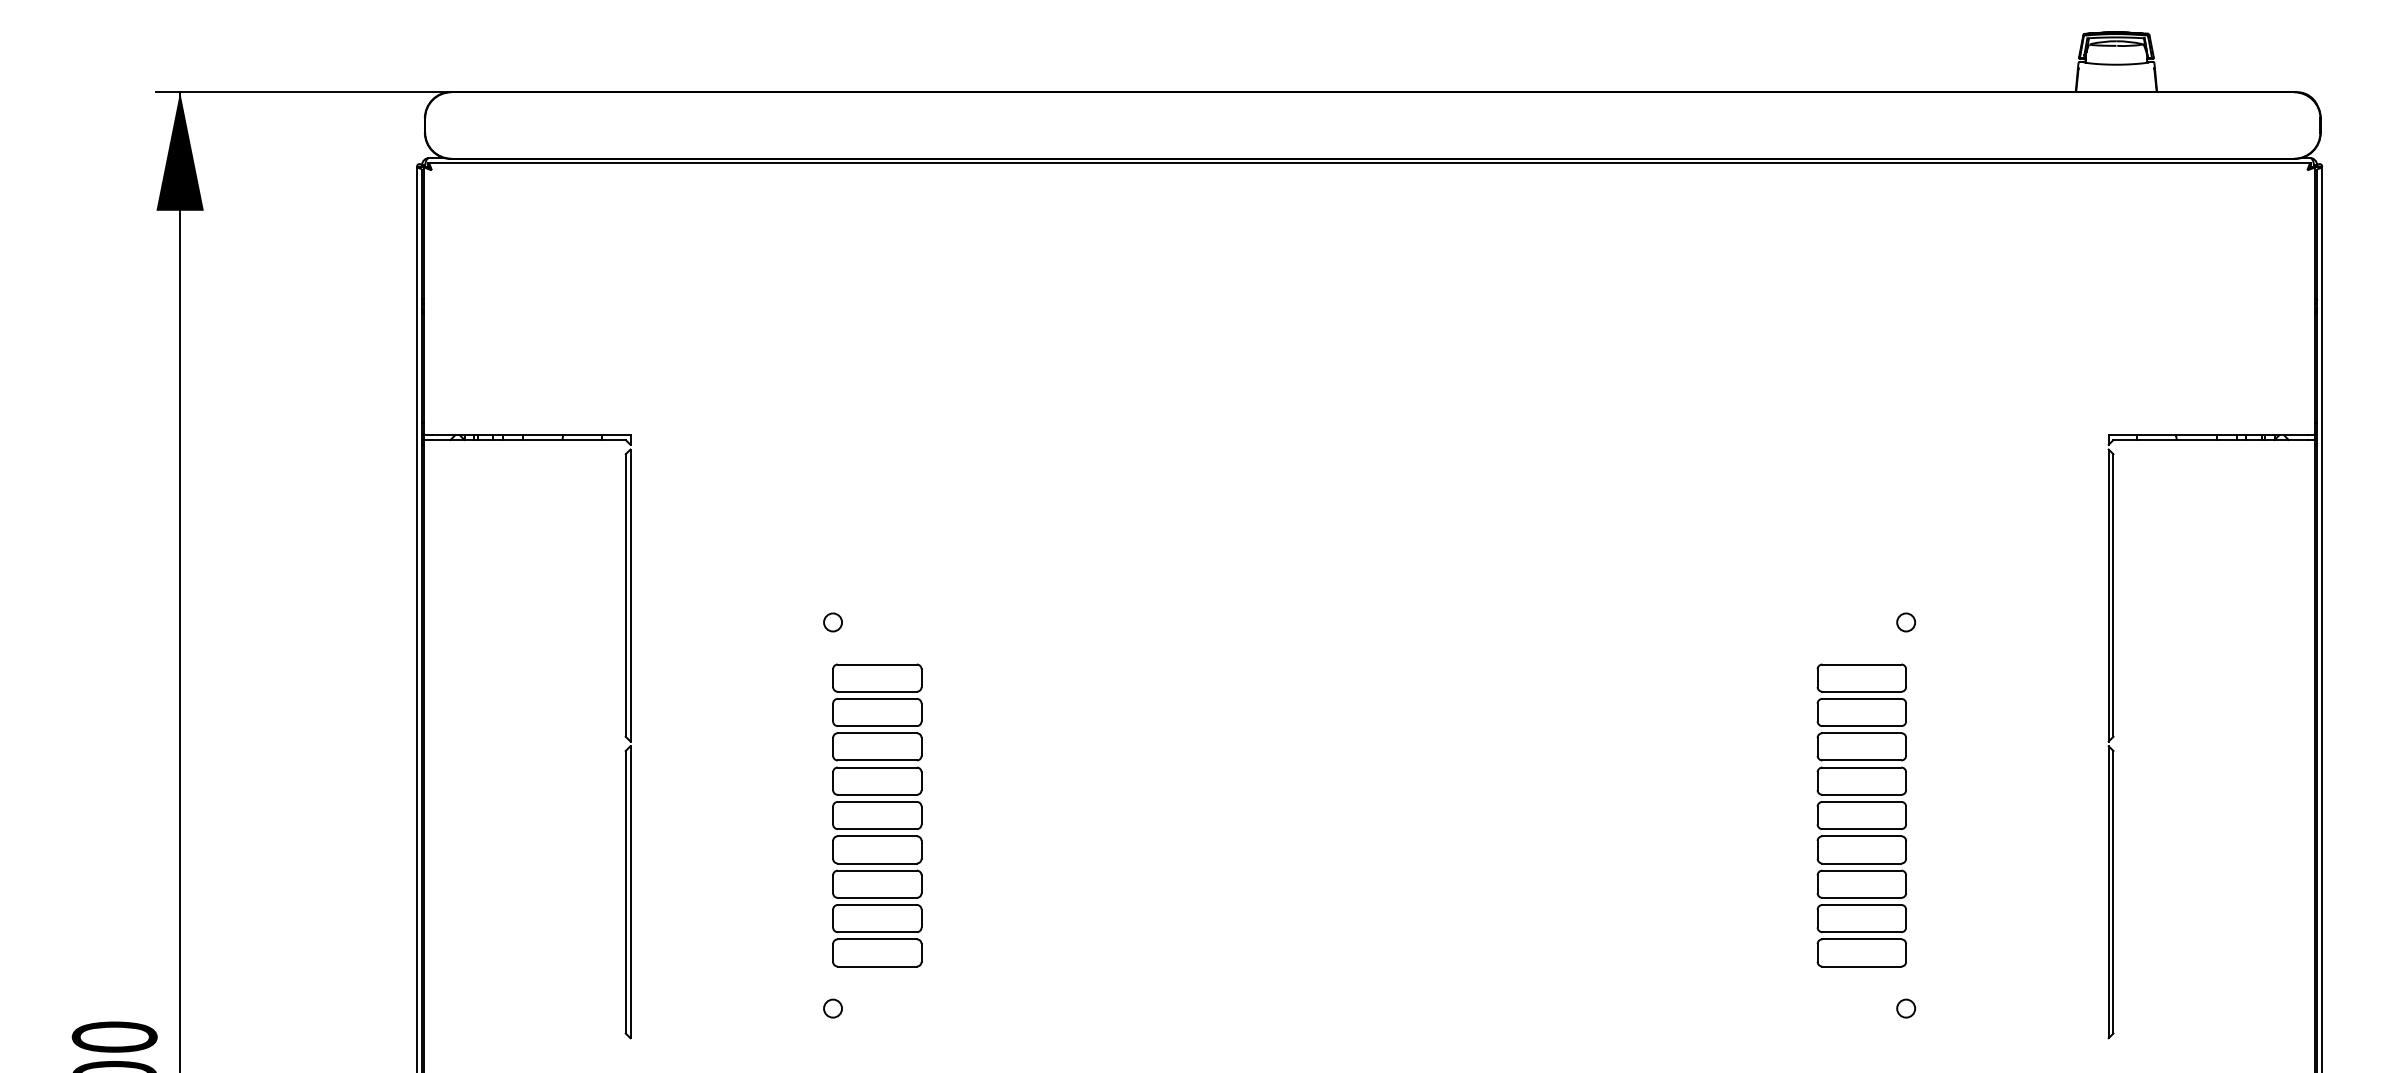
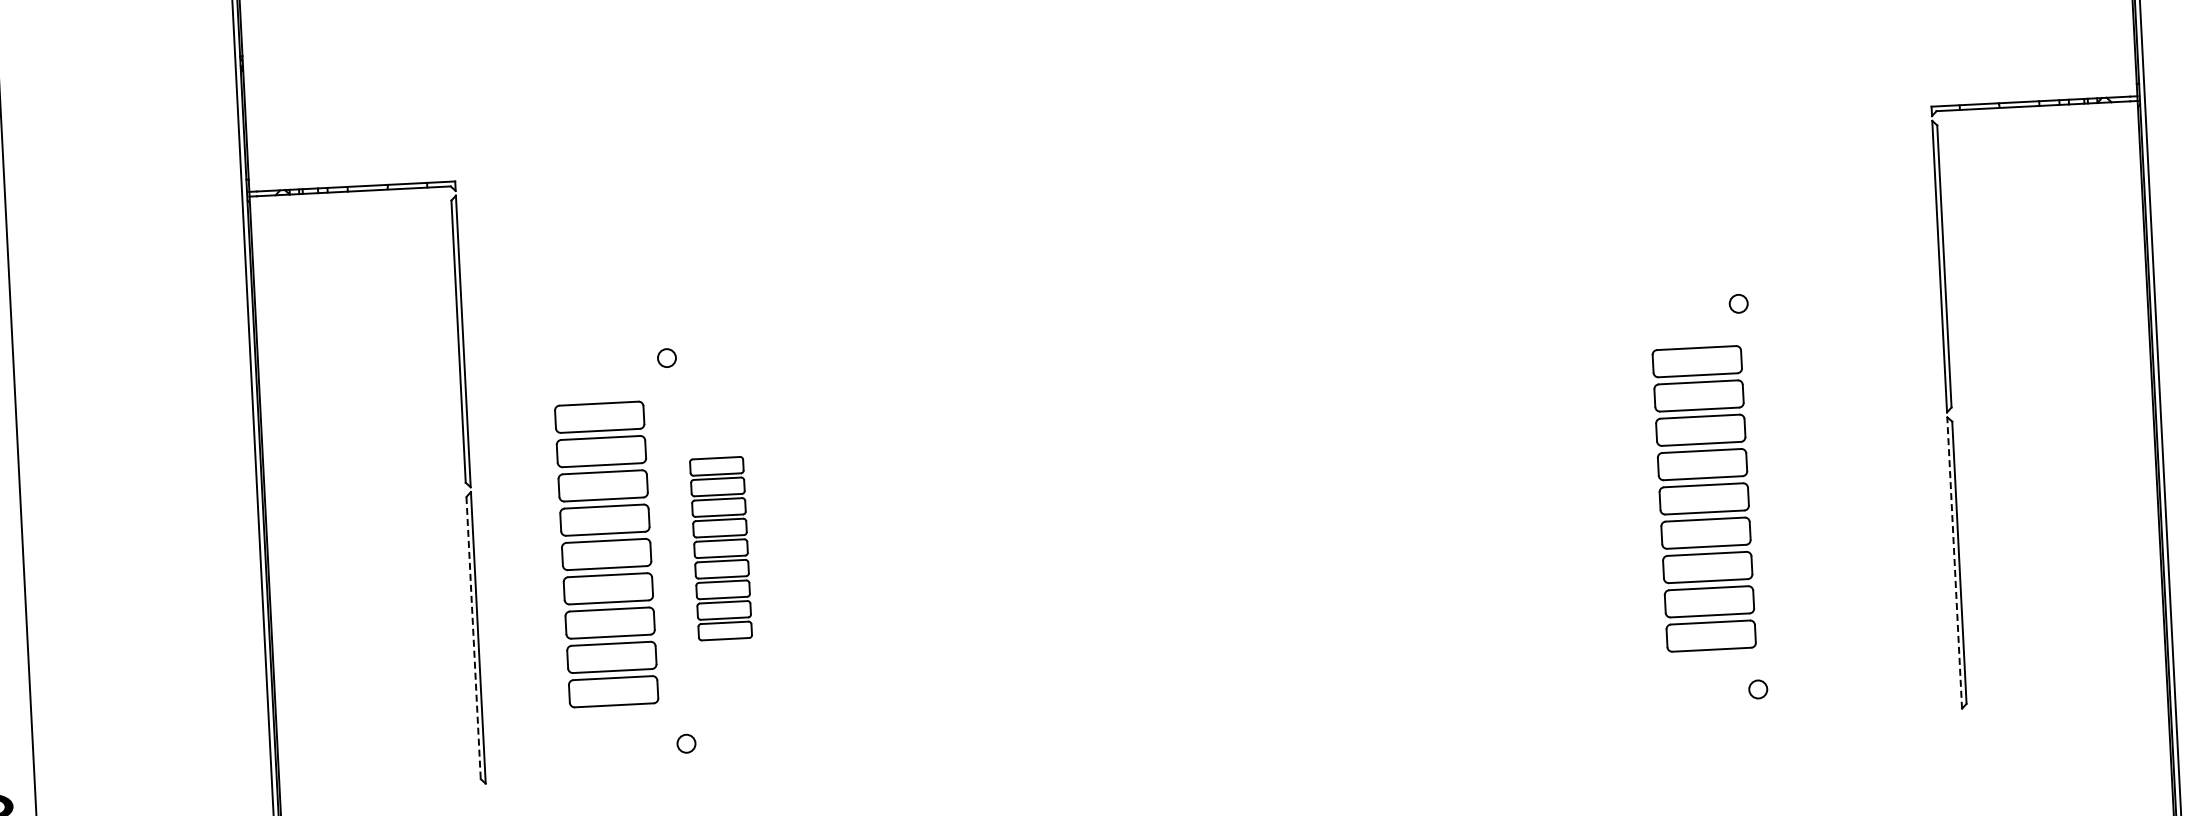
part: (762, 815) -> (606, 554), added
part: (877, 815) -> (721, 548), size x0.6
line: (625, 892) -> (473, 638), solid -> dashed
line: (2108, 892) -> (1954, 563), solid -> dashed

